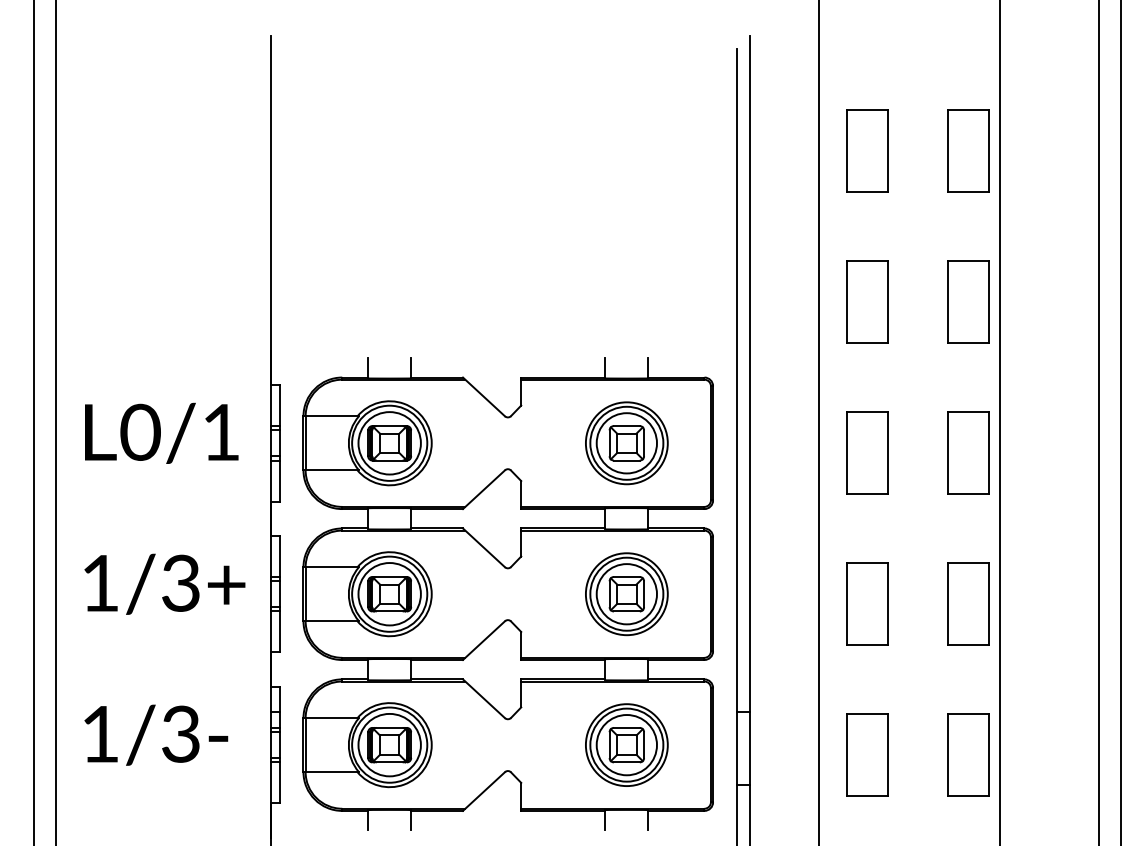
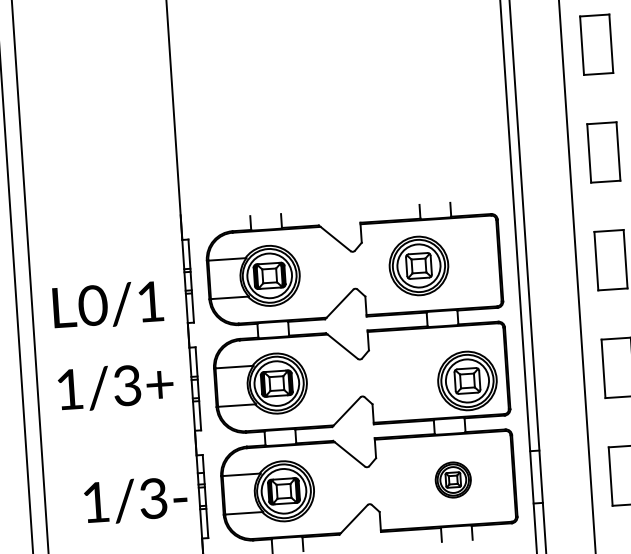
text: (161, 432) -> (108, 304), moved
part: (626, 443) -> (418, 266), moved
part: (626, 594) -> (467, 381), moved
text: (156, 734) -> (136, 499), moved
part: (626, 744) -> (452, 479), size x0.6

